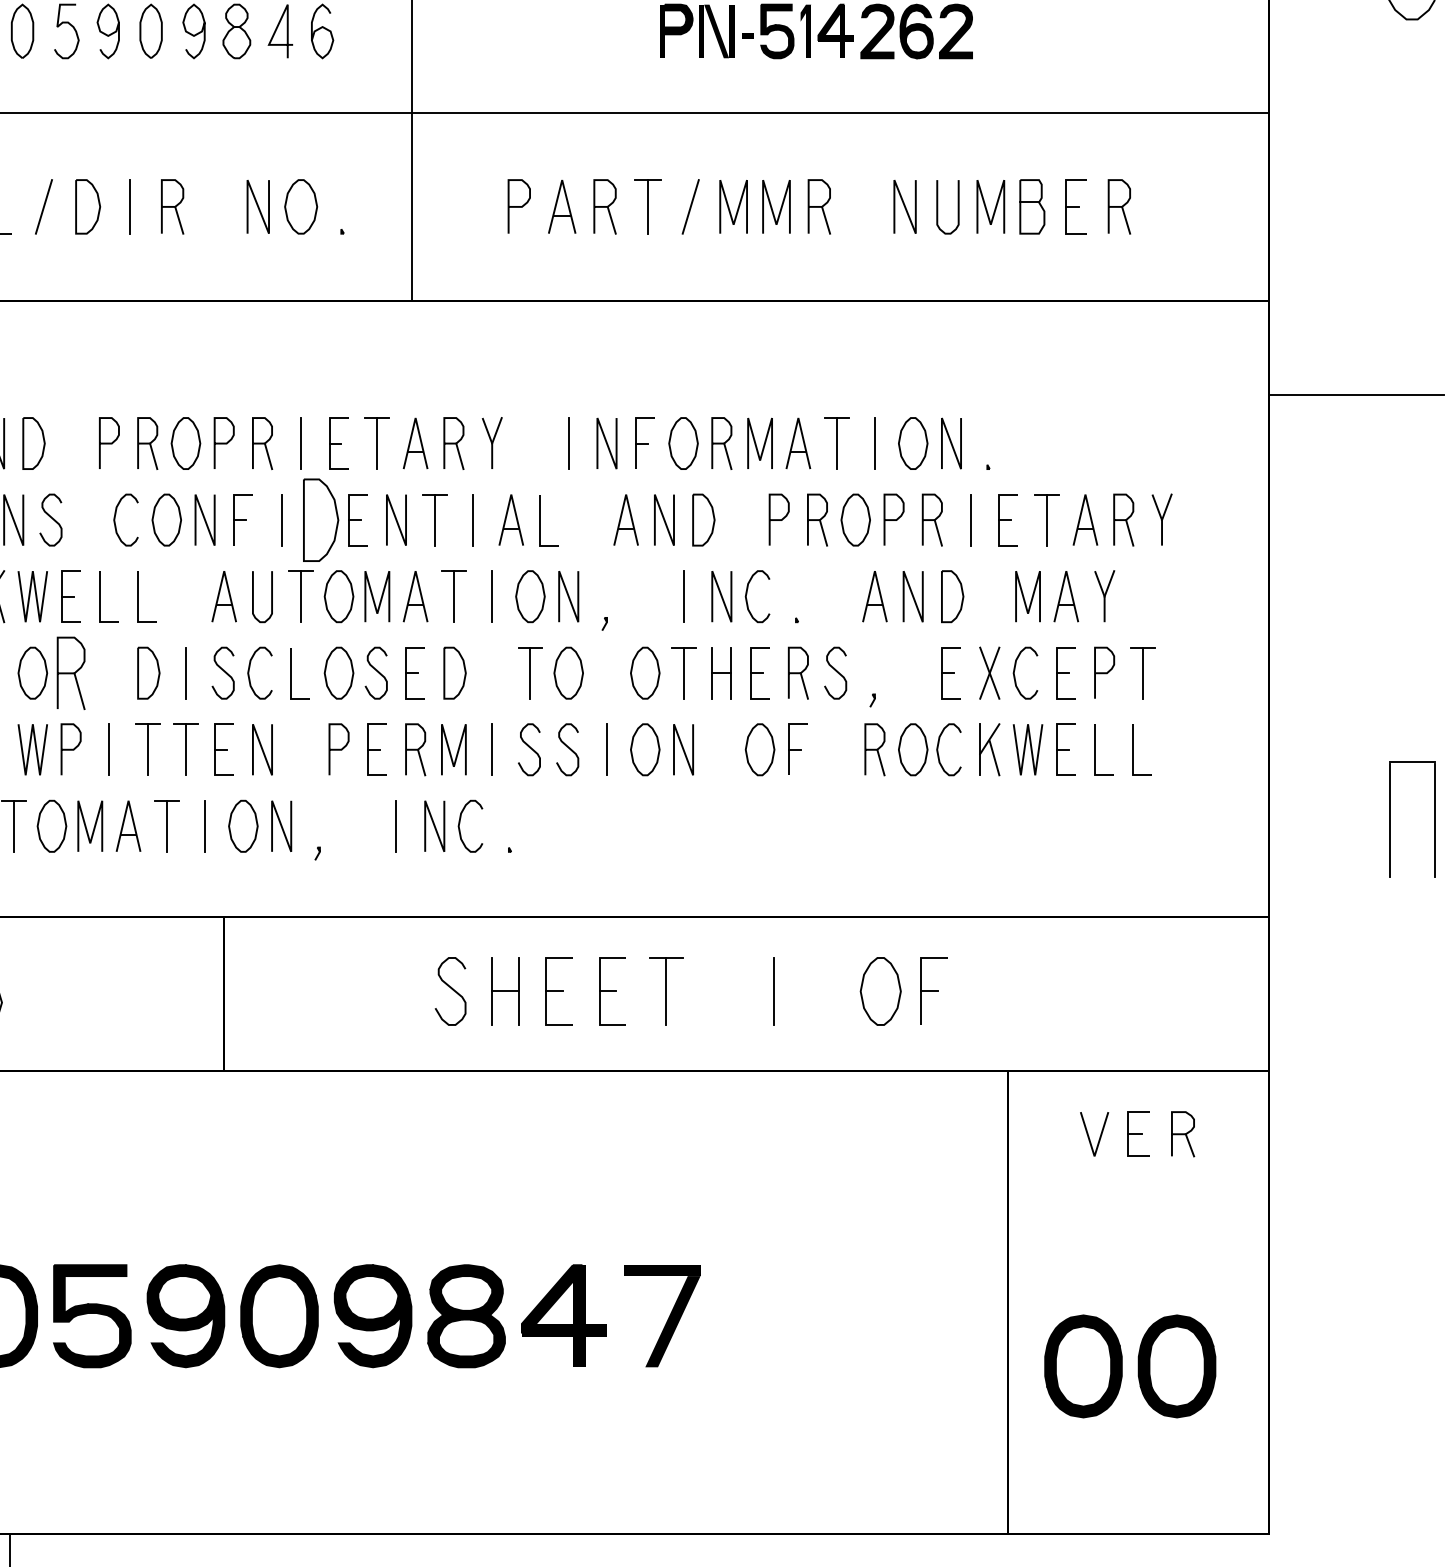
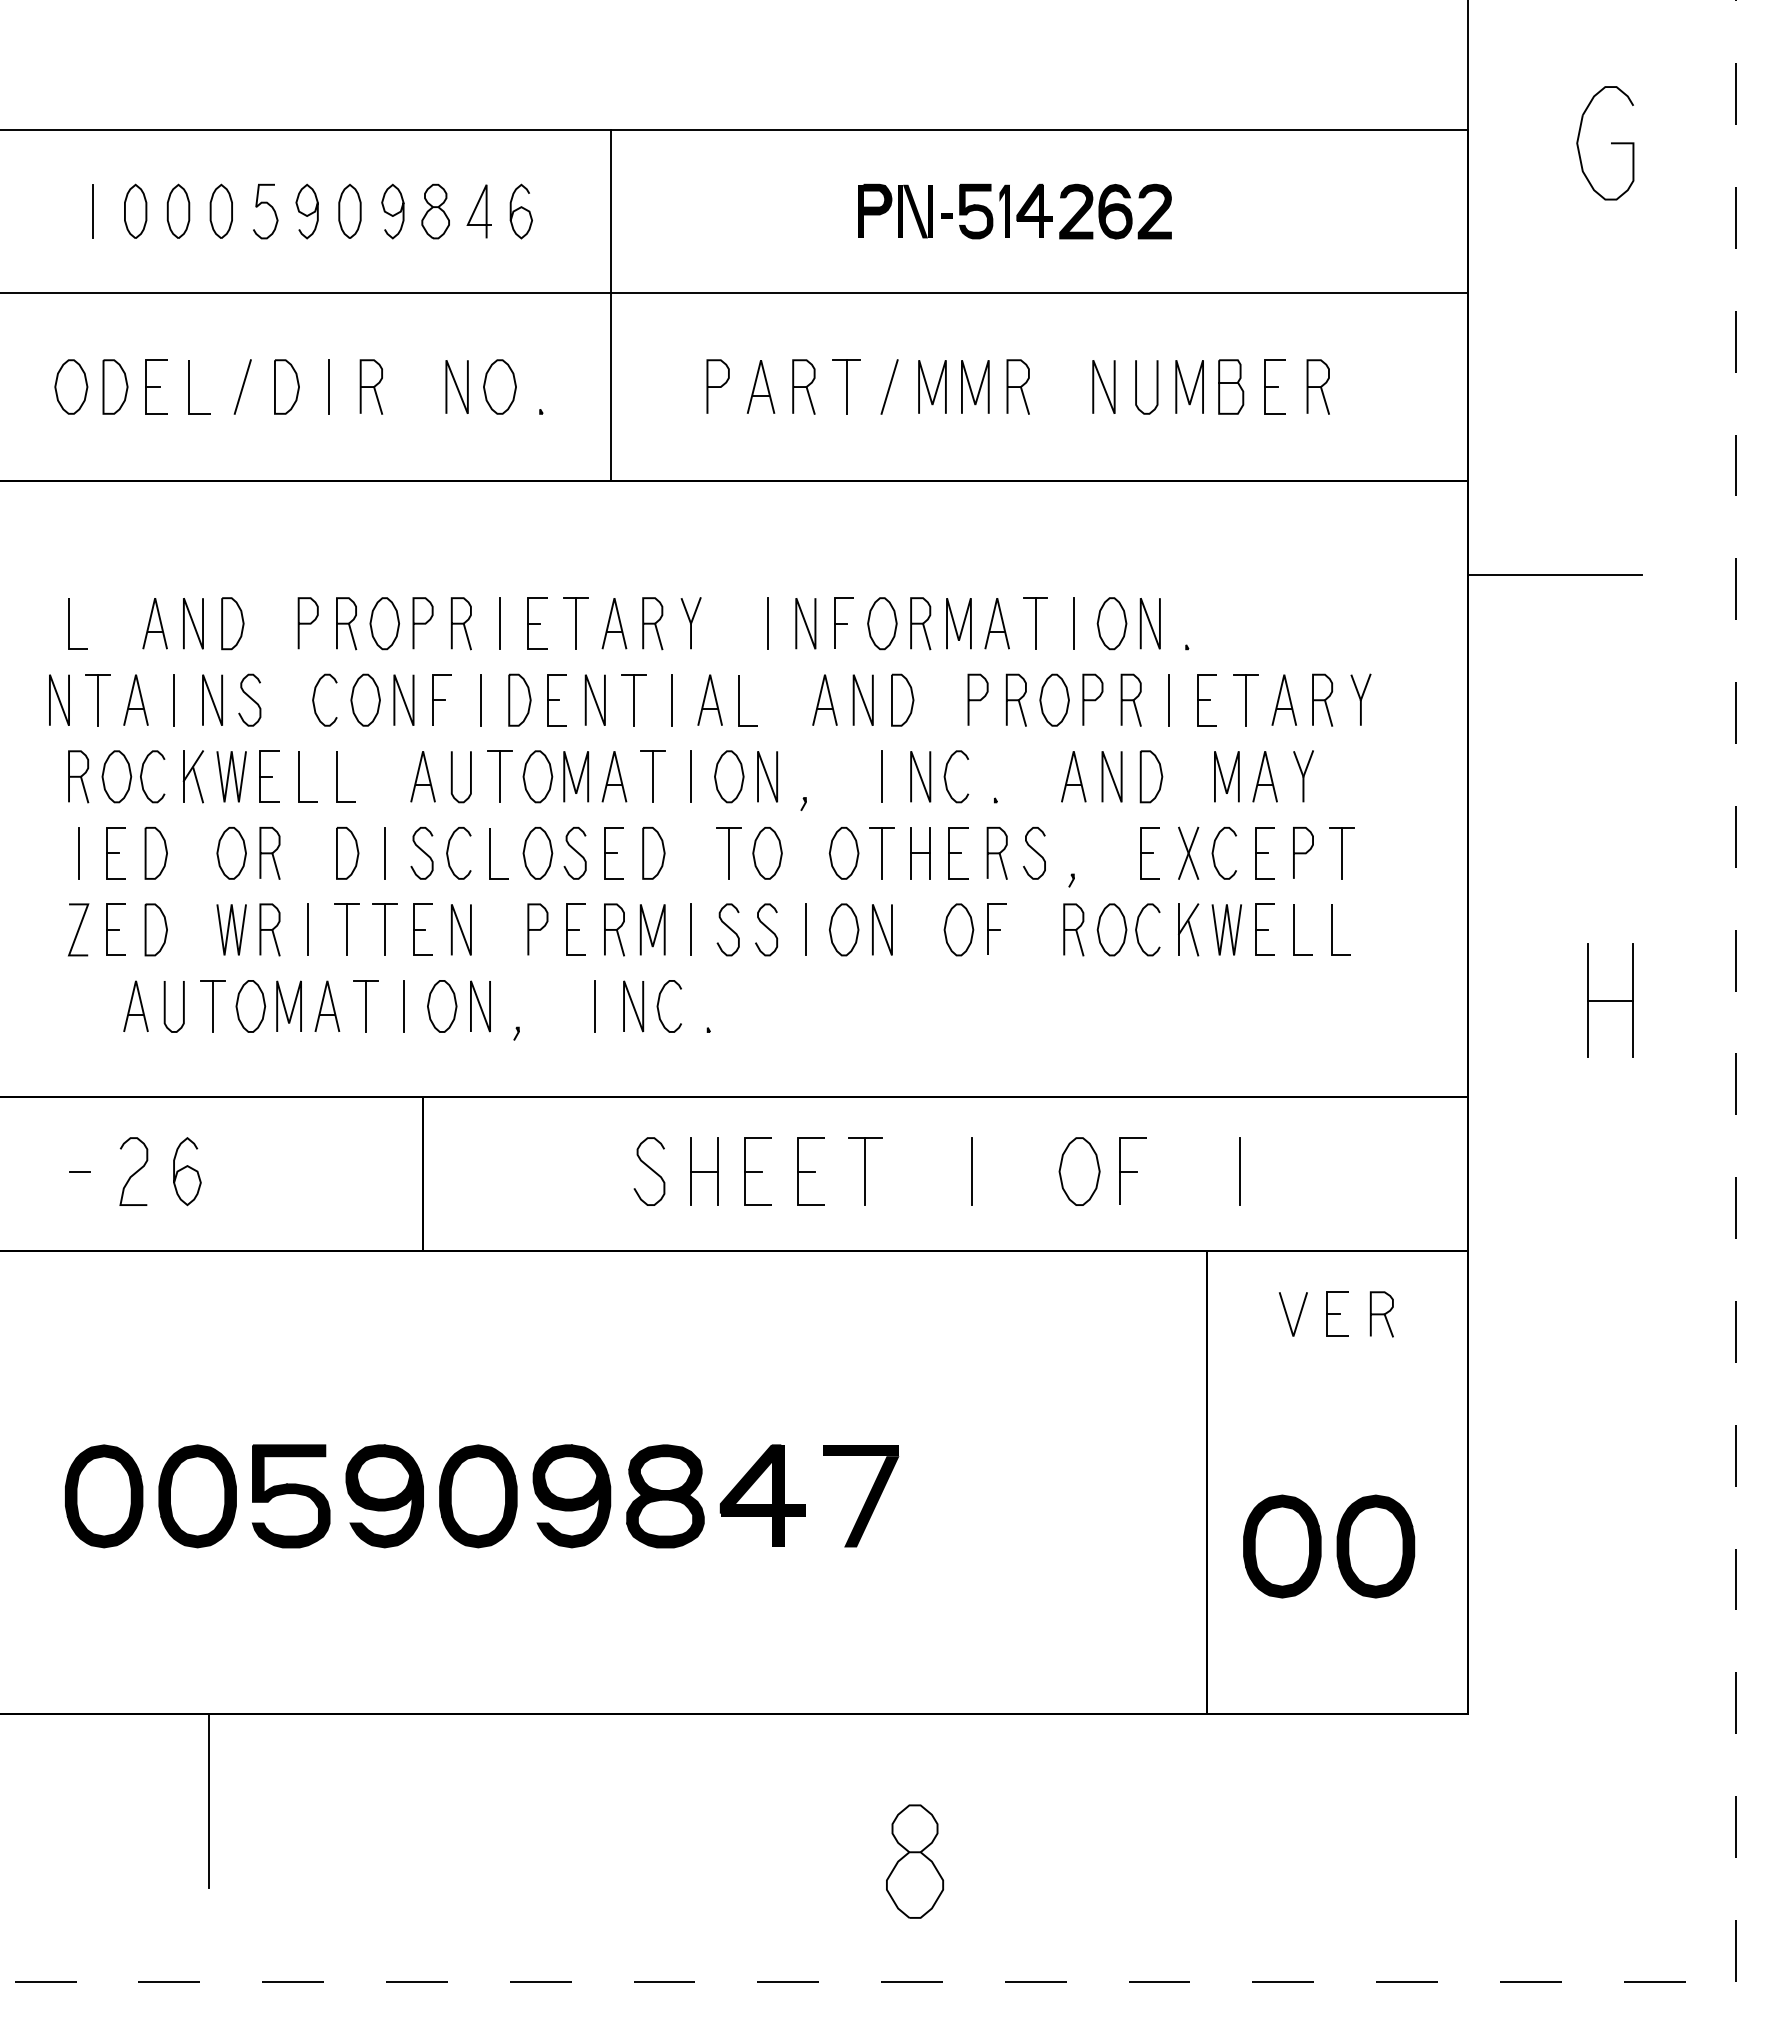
part: (320, 519) -> (519, 699), size x0.62
part: (70, 672) -> (269, 852), size x0.71
line: (76, 762) -> (275, 942), added
line: (1411, 762) -> (1610, 1000), moved
line: (1041, 991) -> (1240, 1171), added

